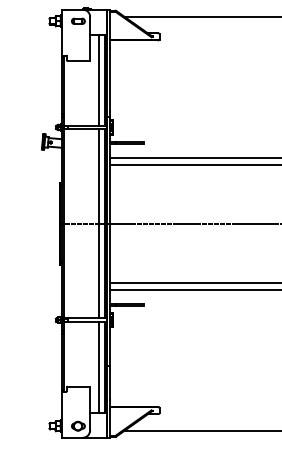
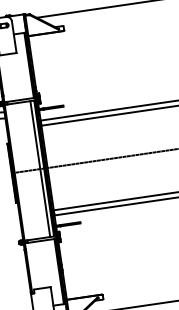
line: (99, 80) -> (25, 66), removed
line: (99, 366) -> (55, 271), removed

